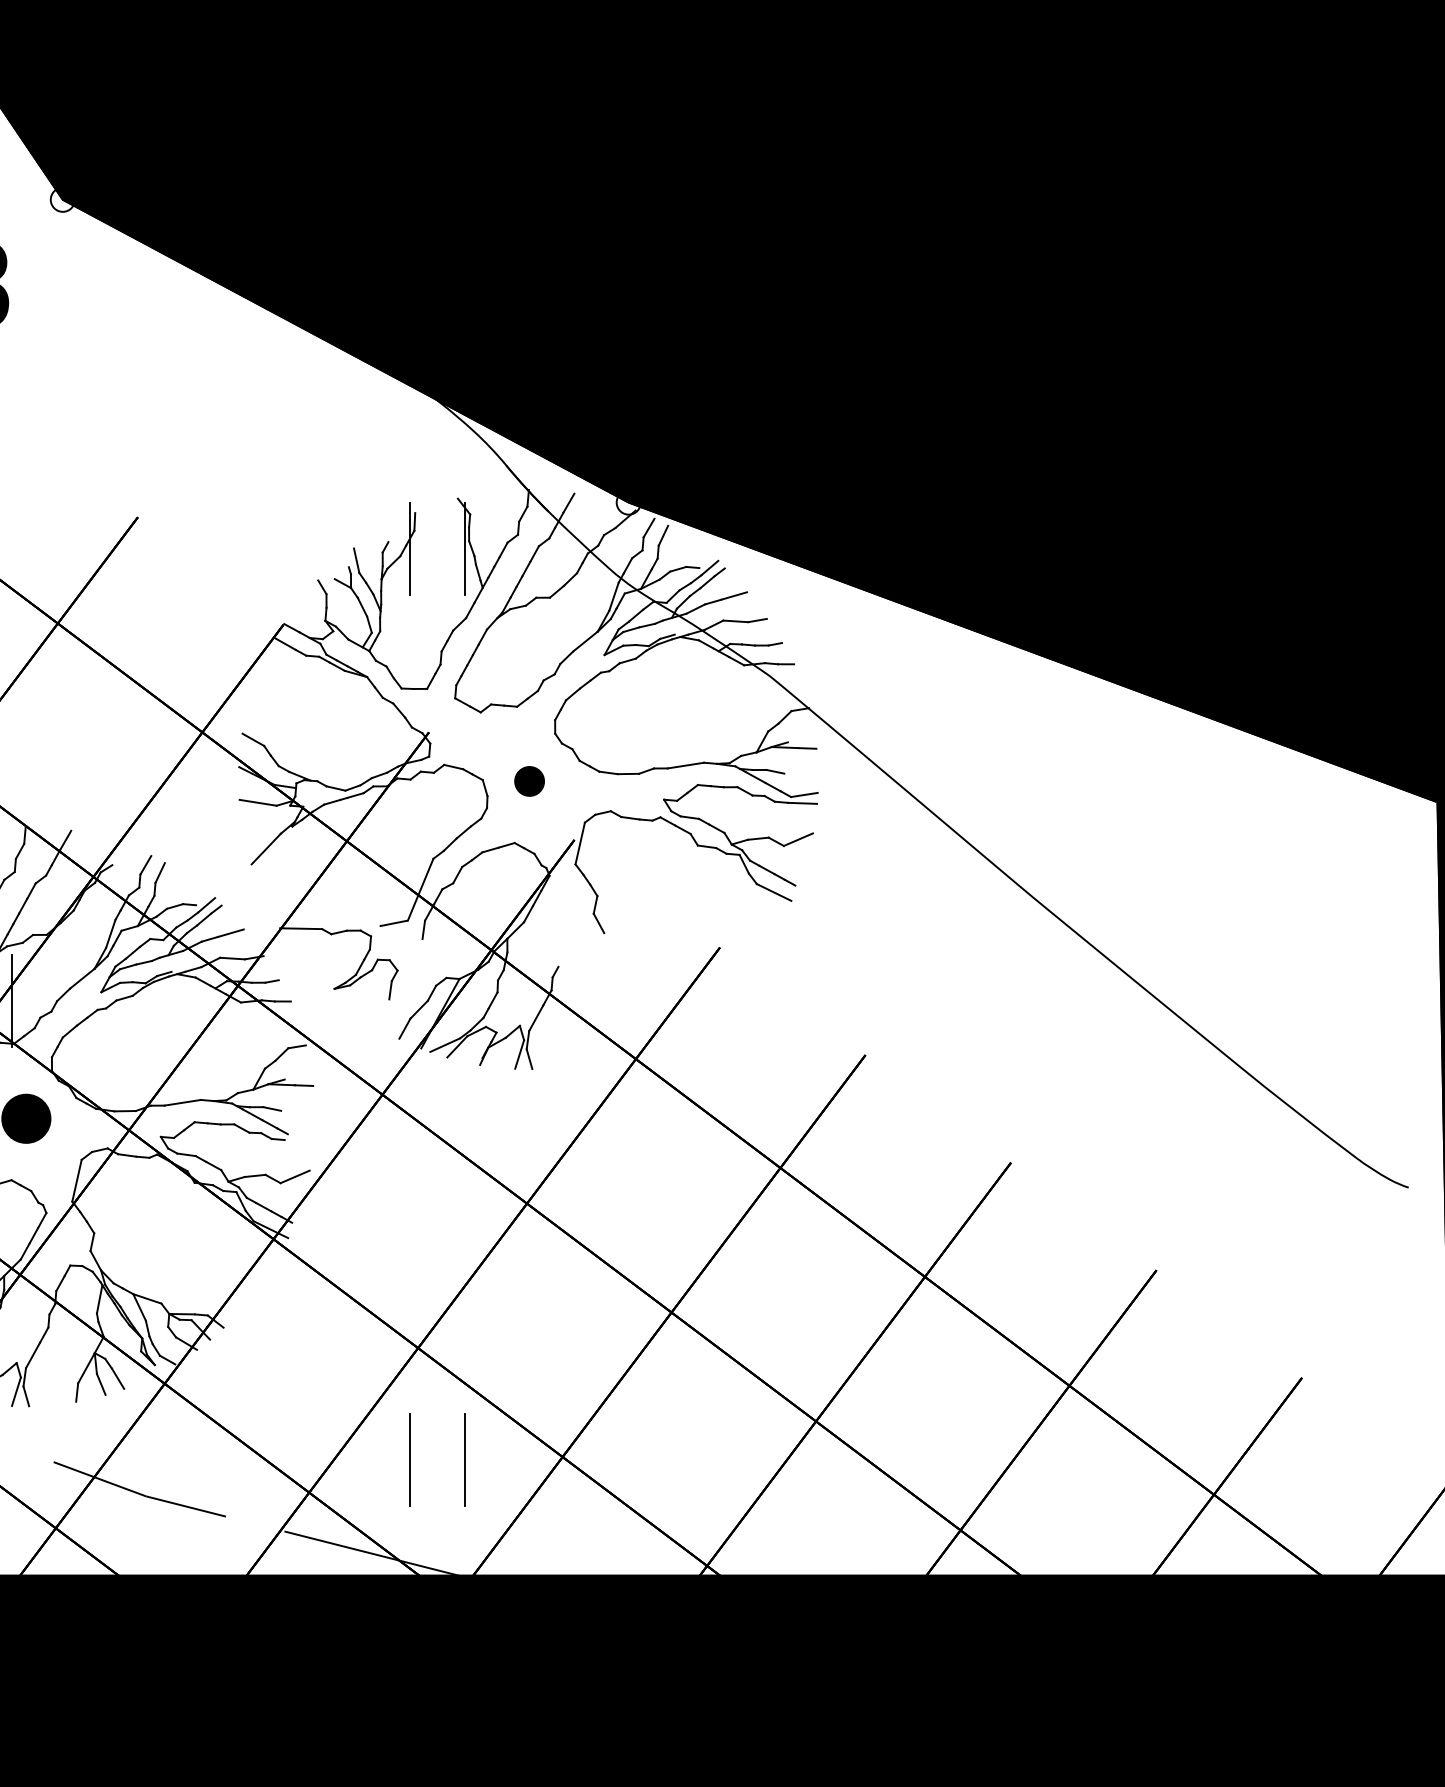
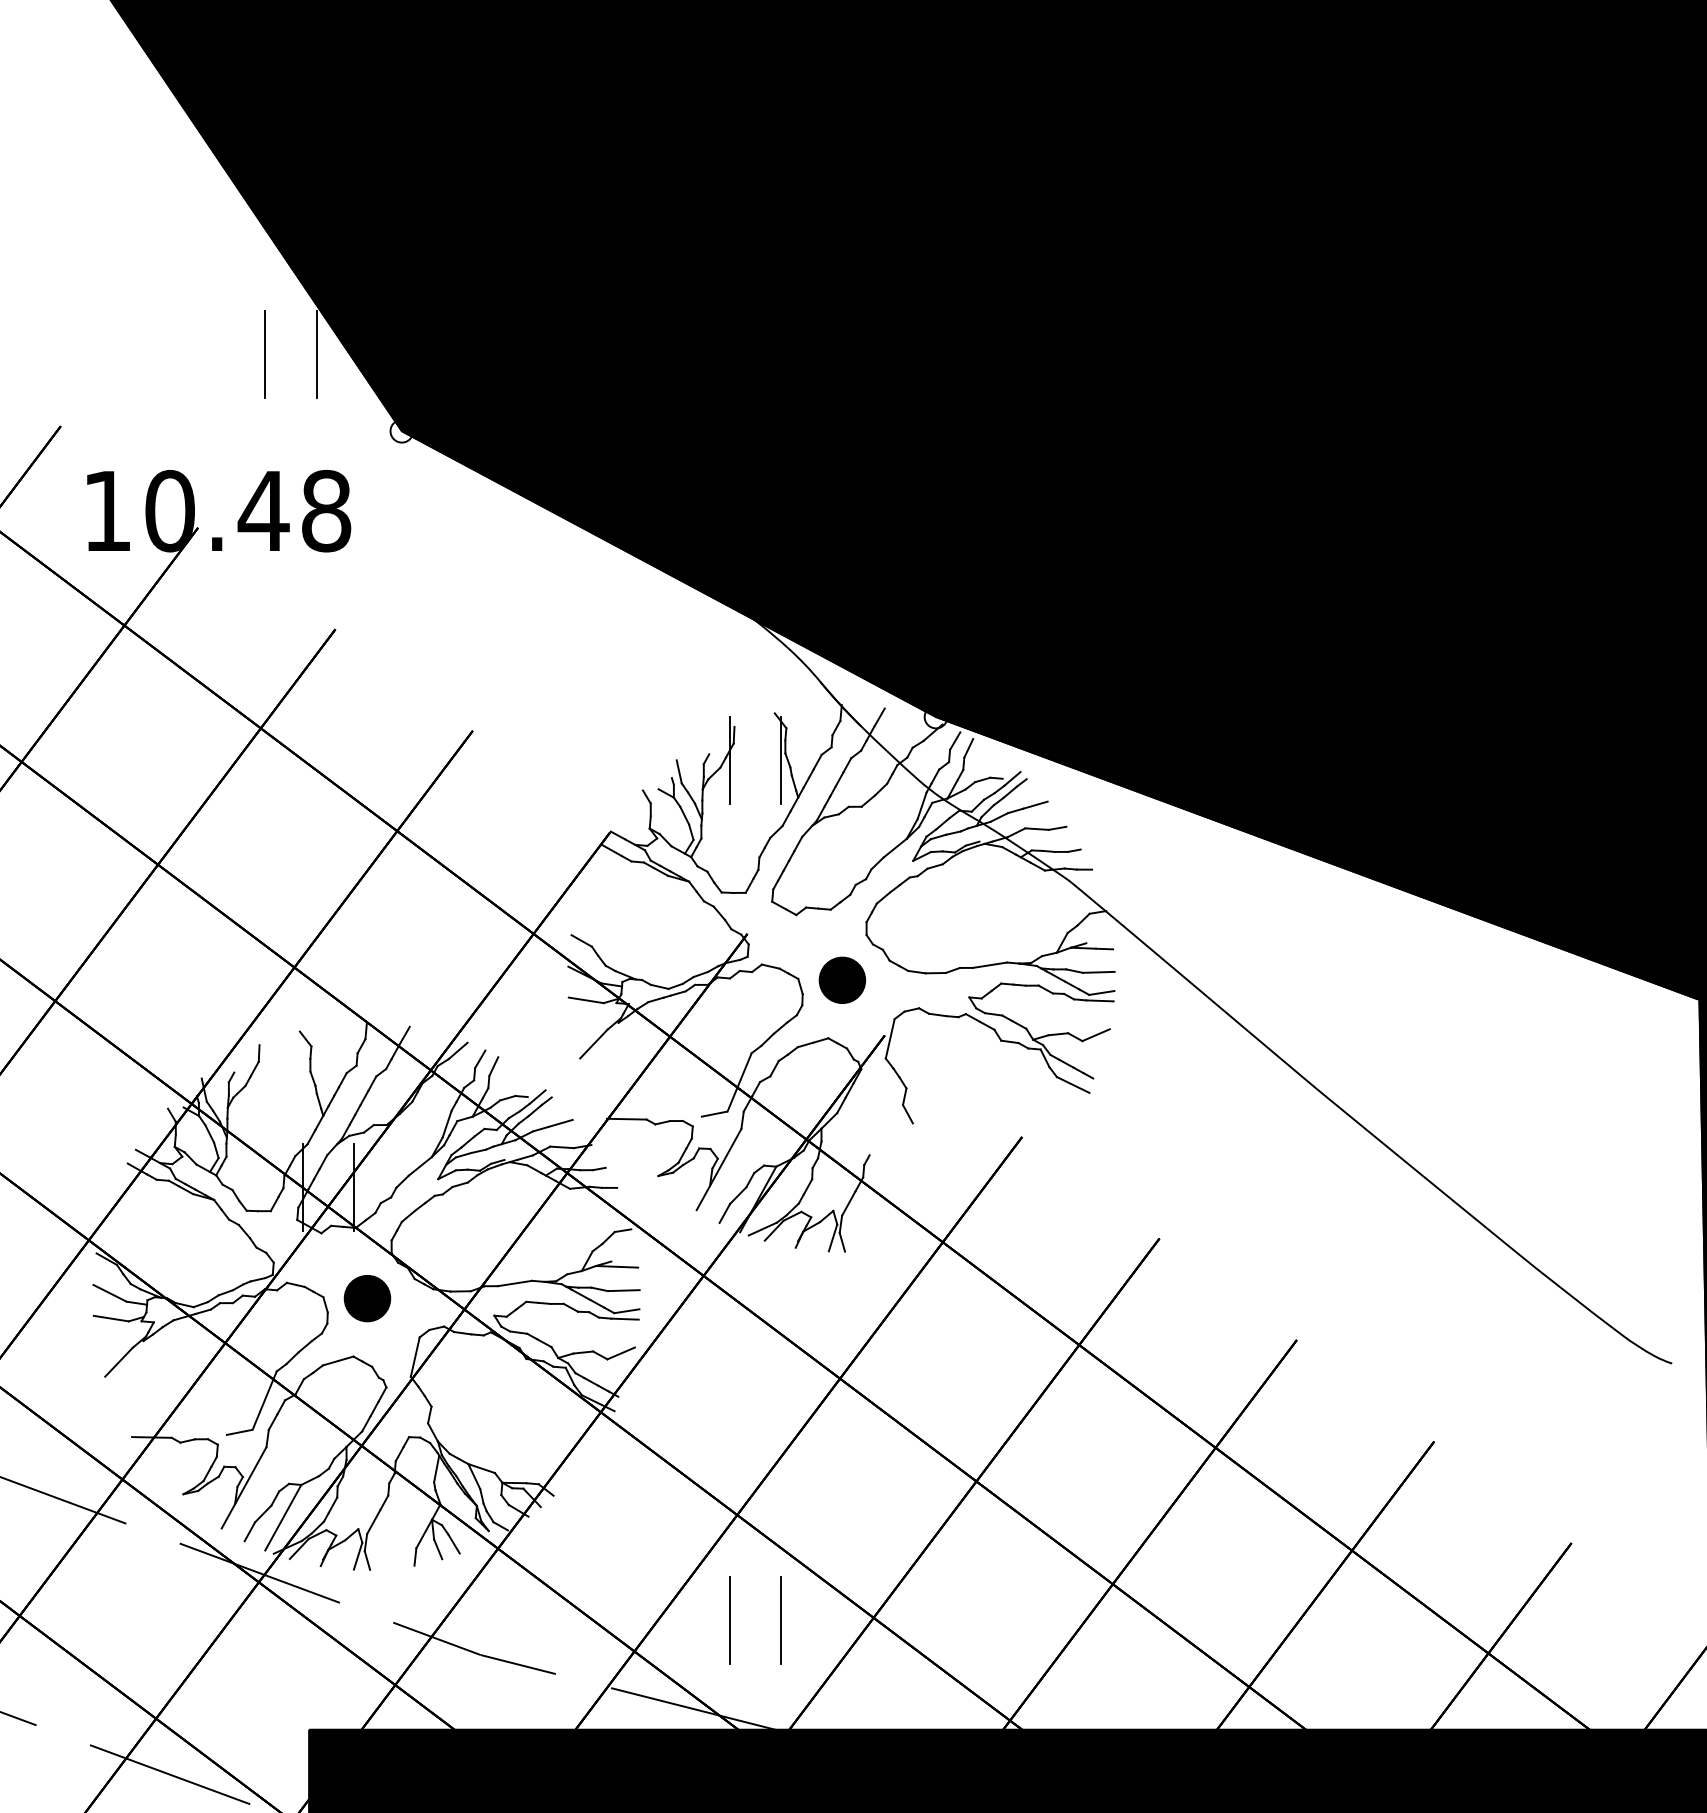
line: (800, 772) -> (1098, 971), added
part: (529, 780) -> (842, 979), size x1.67
line: (121, 855) -> (457, 1050), added
line: (398, 982) -> (718, 1169), added
line: (297, 1110) -> (623, 1290), added
line: (300, 1132) -> (626, 1311), added
line: (298, 1139) -> (624, 1318), added

